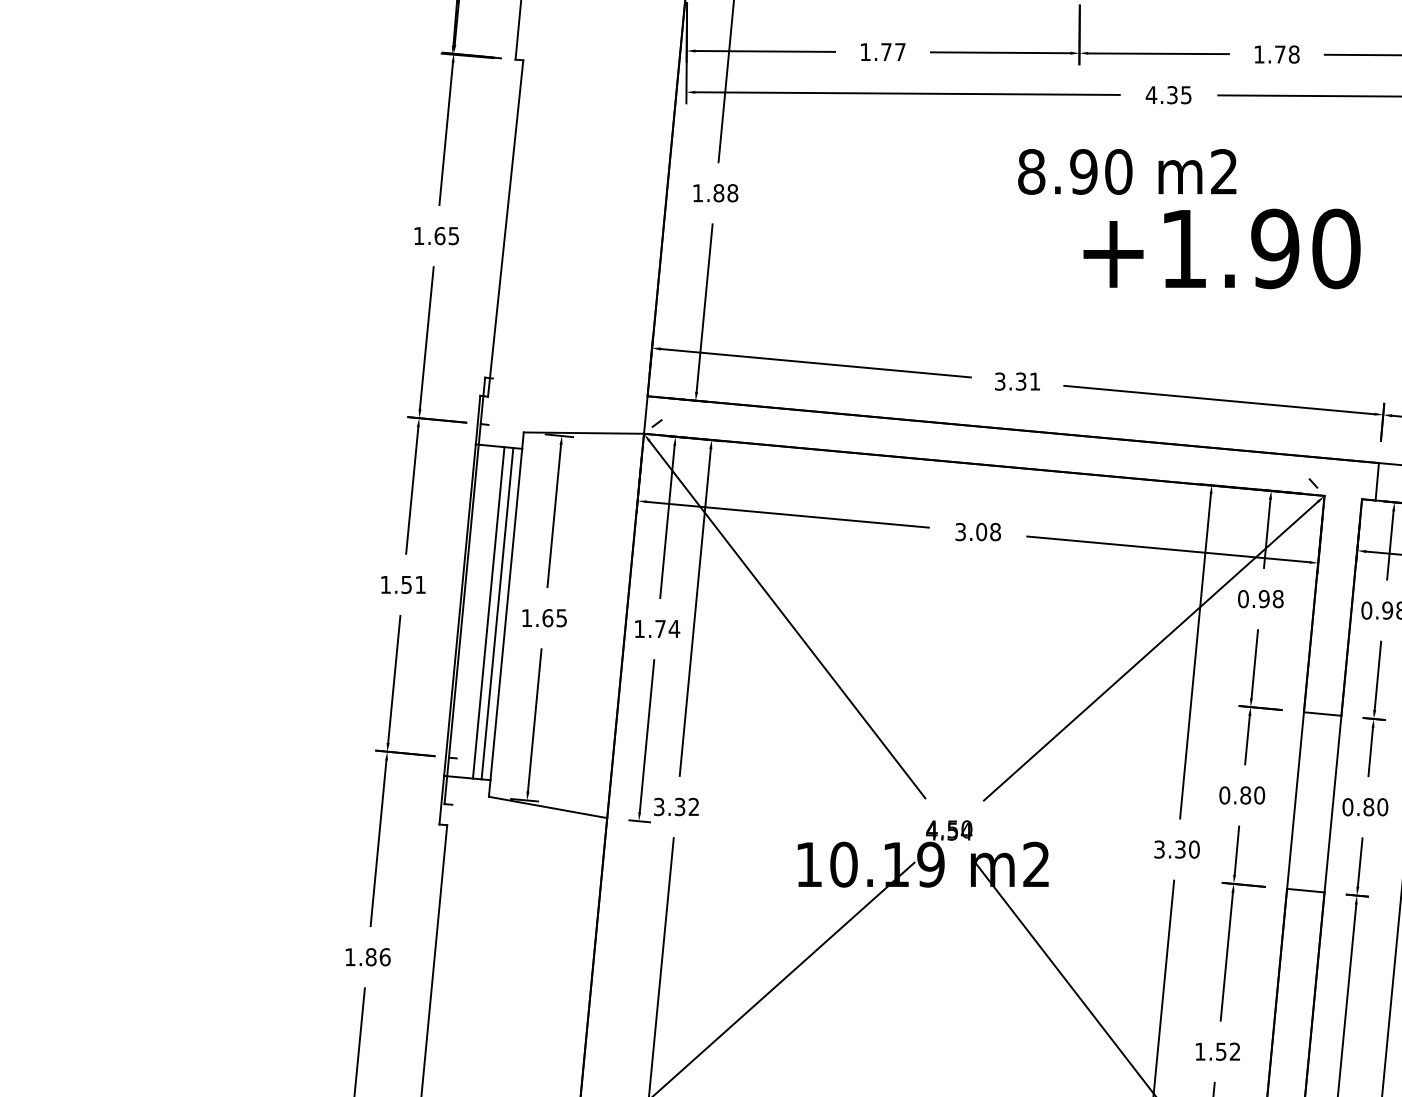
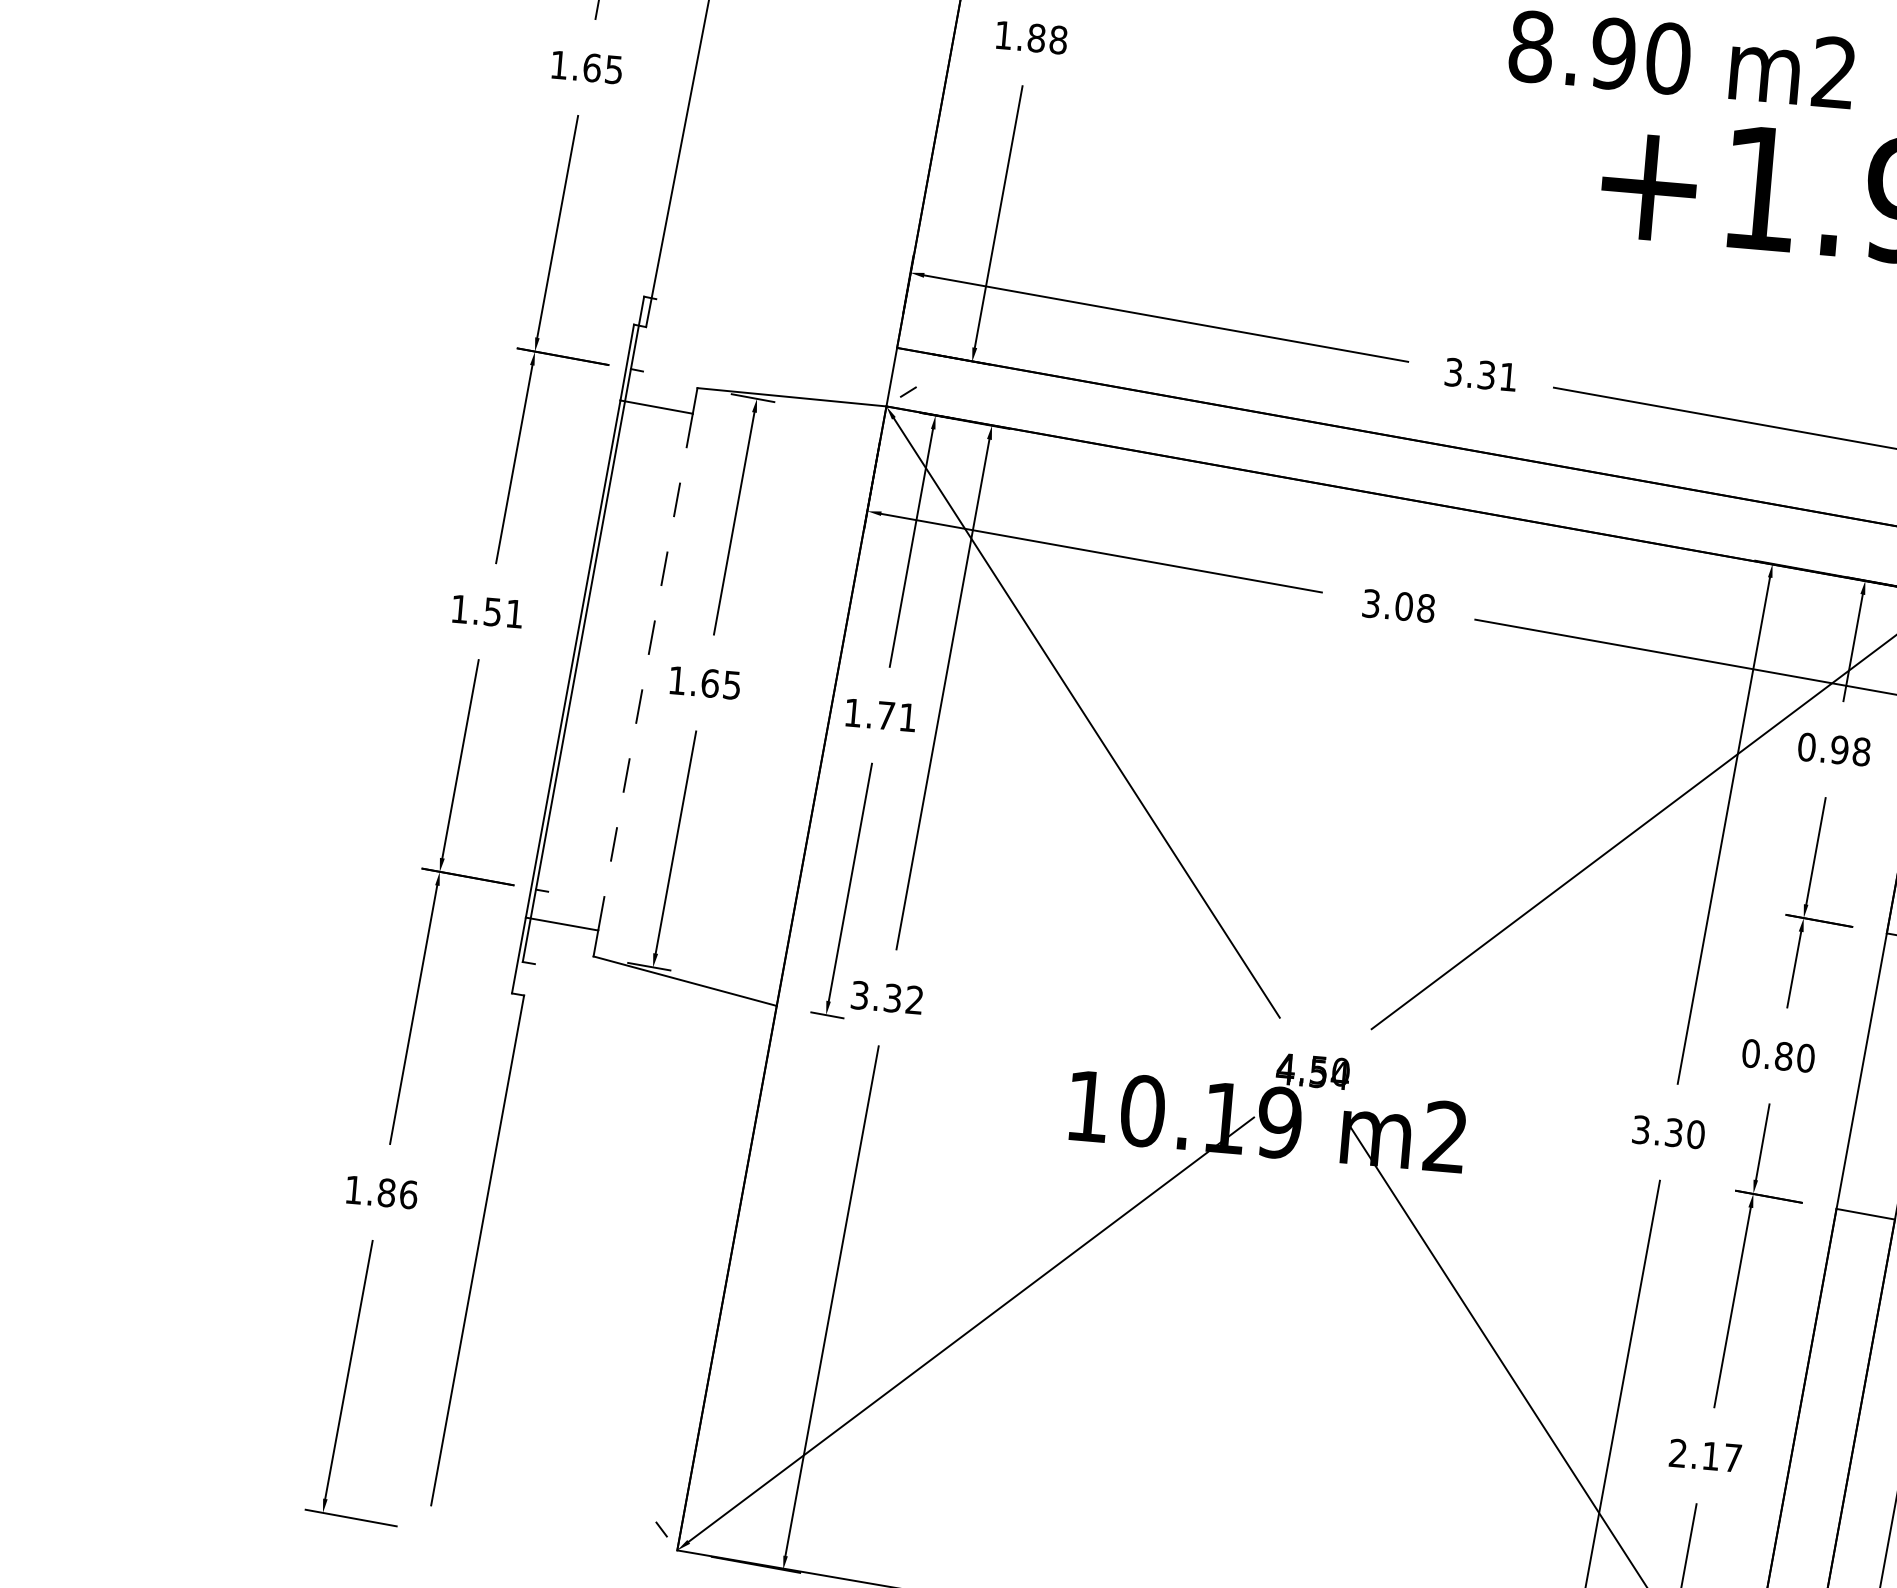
line: (488, 612) -> (617, 666), removed
line: (497, 613) -> (631, 669), removed
line: (506, 615) -> (645, 673), solid -> dashed
text: (674, 628) -> (908, 716), 1.74 -> 1.71
text: (1217, 1051) -> (1705, 1455), 1.52 -> 2.17

